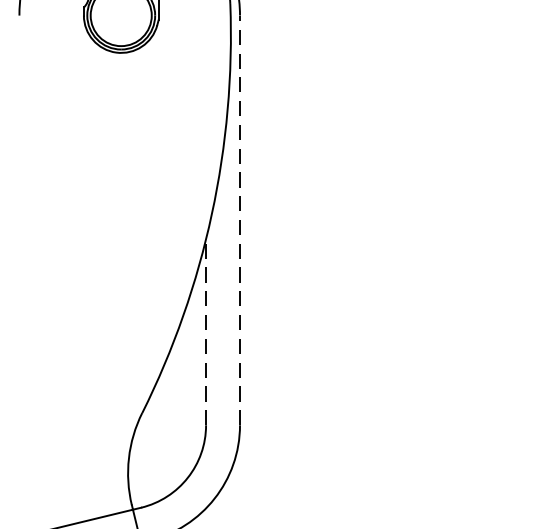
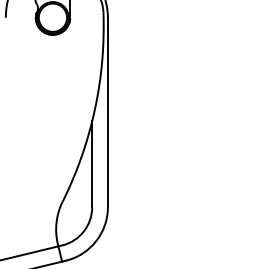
line: (239, 220) -> (107, 112), dashed -> solid
line: (206, 330) -> (92, 163), dashed -> solid

